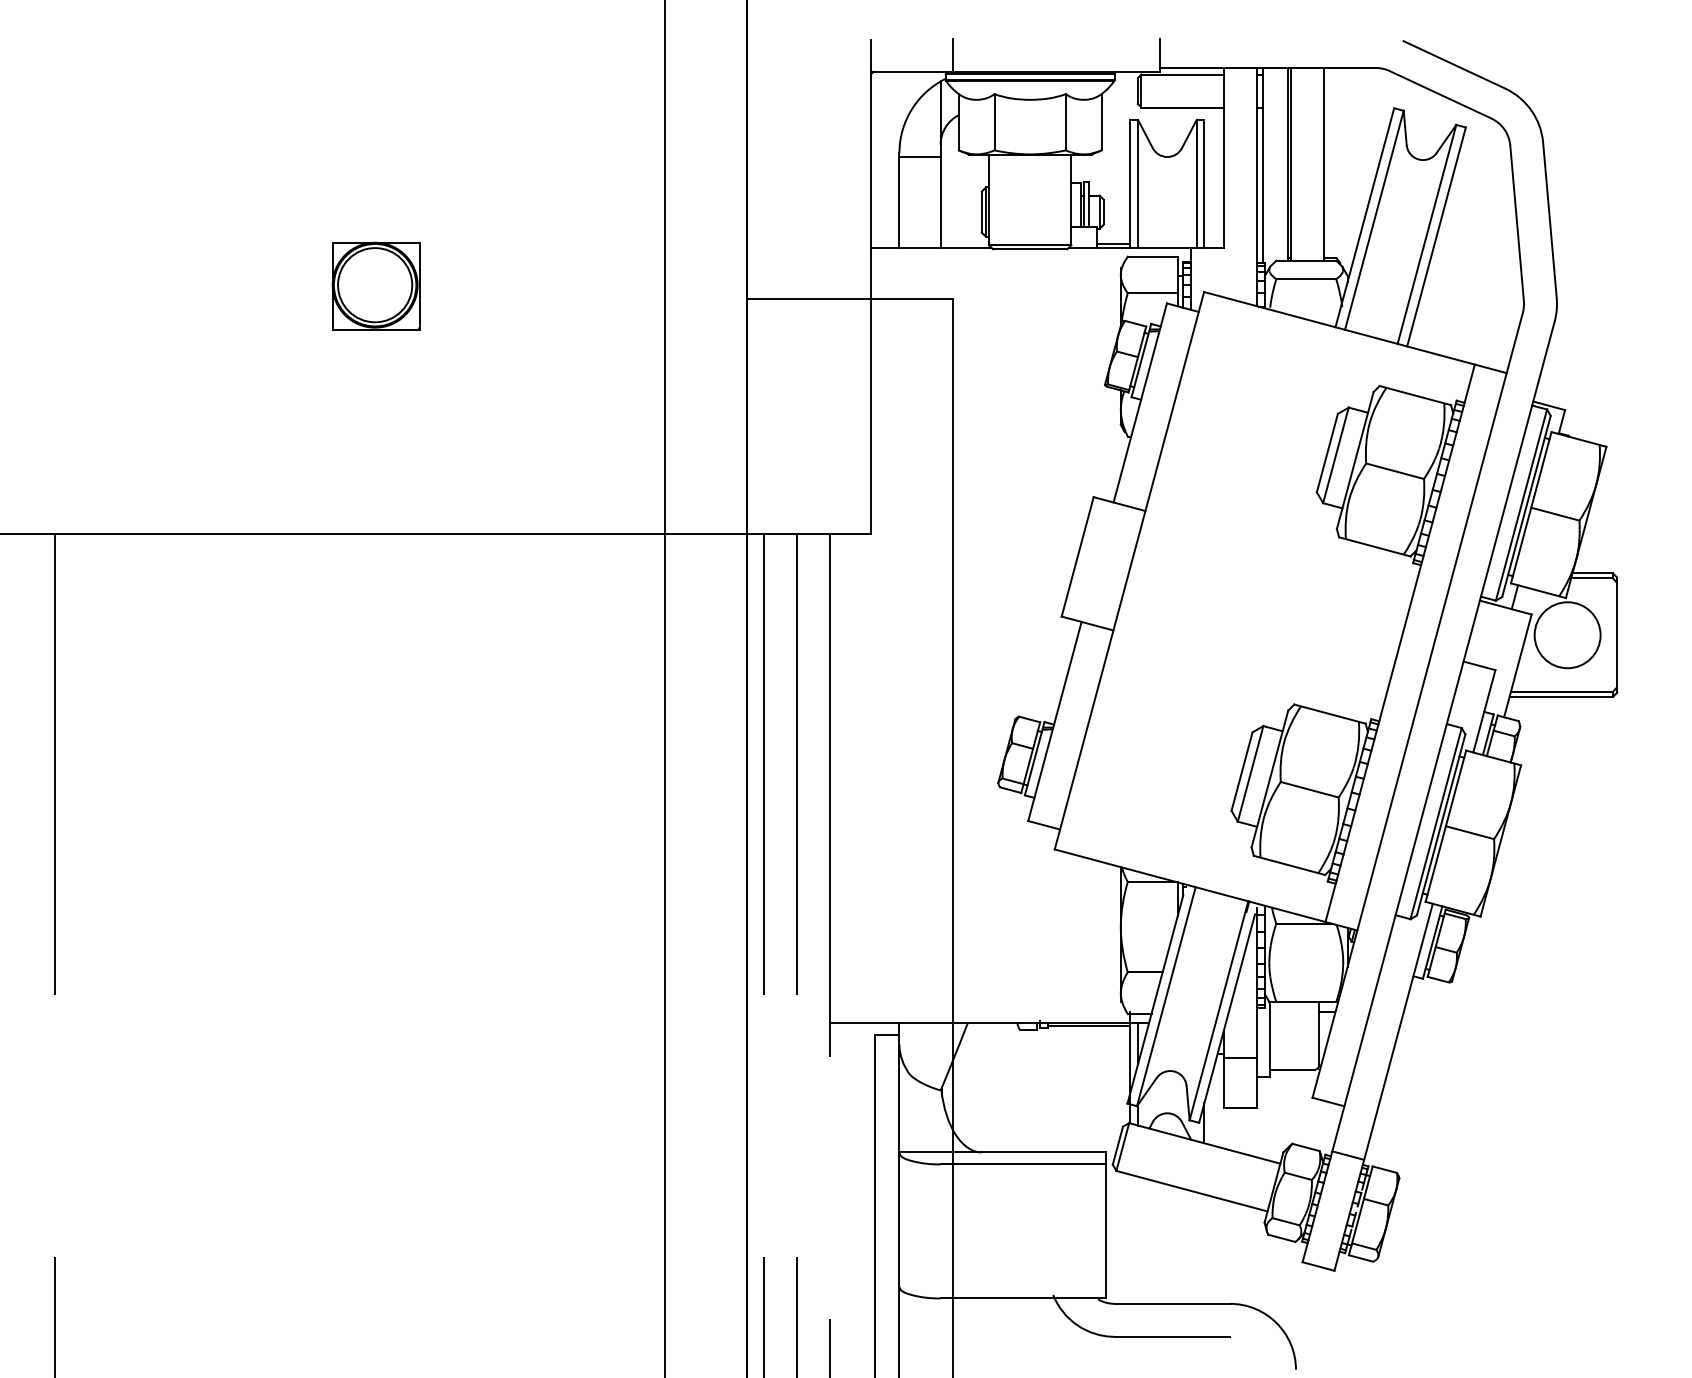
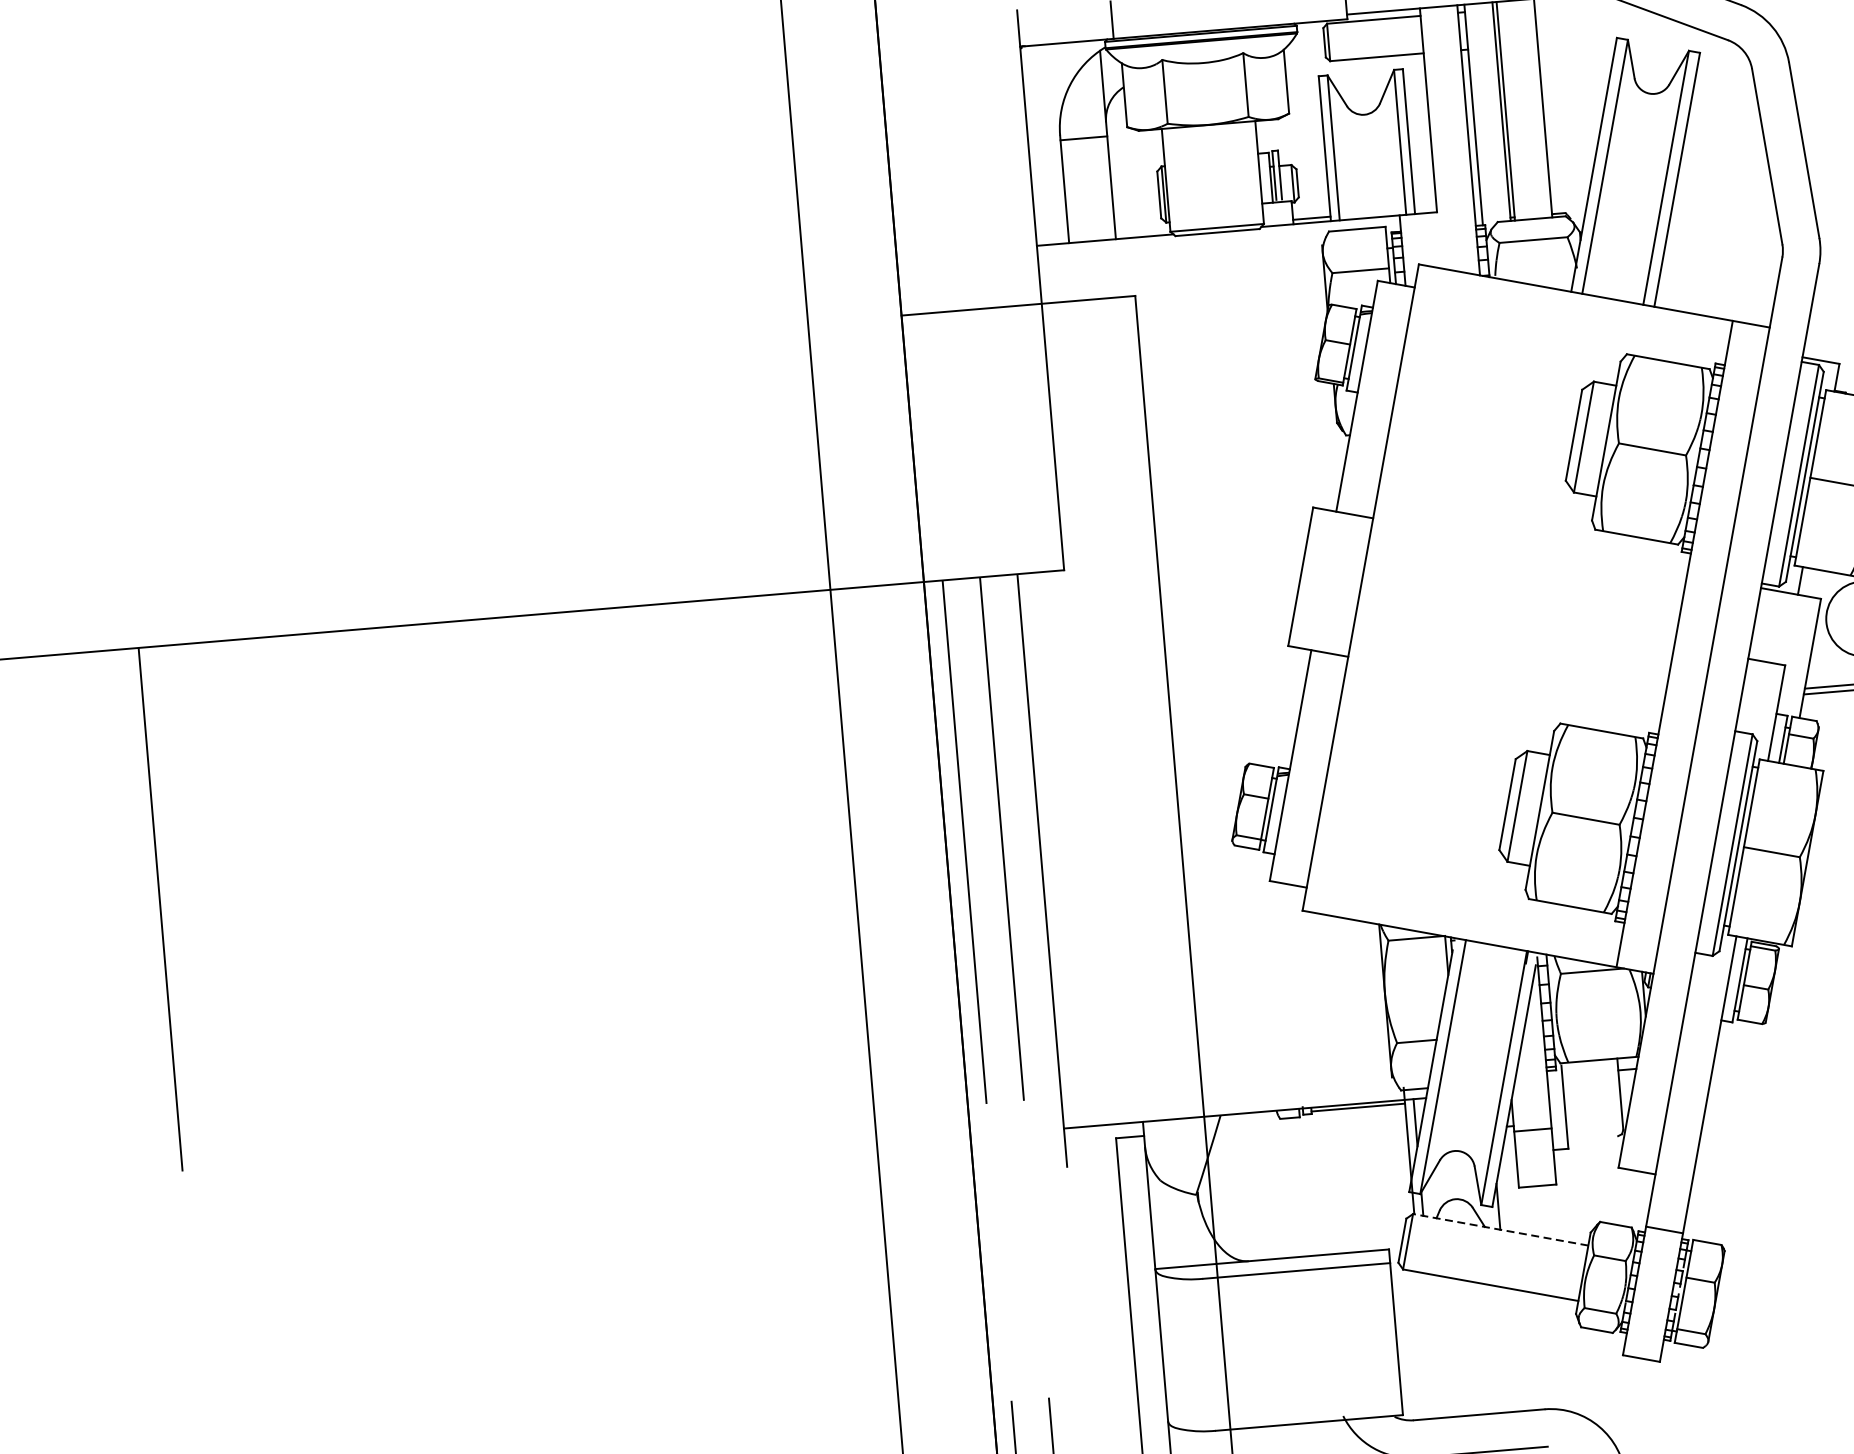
part: (375, 285) -> (478, 335), removed
line: (1292, 1070) -> (1593, 1138), removed
line: (1204, 1143) -> (1500, 1229), solid -> dashed

